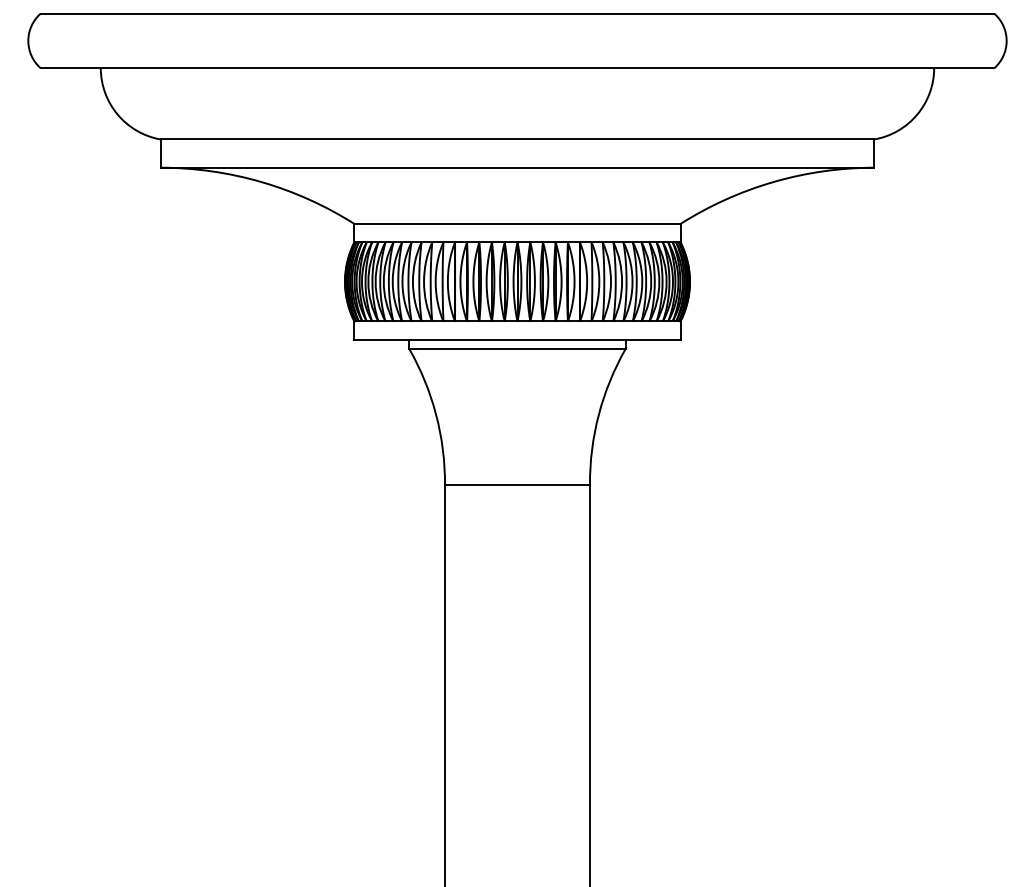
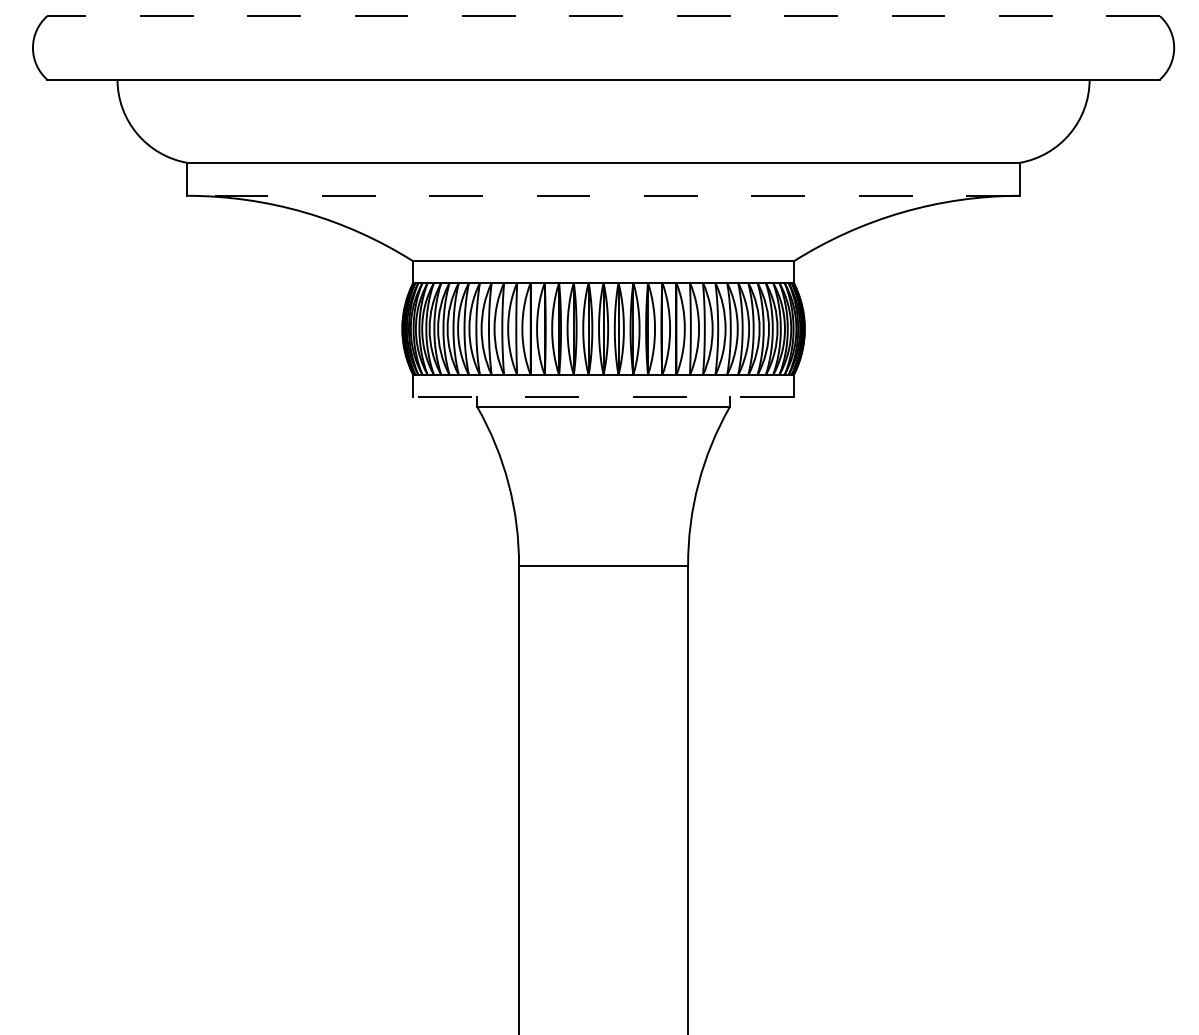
line: (517, 13) -> (603, 15), solid -> dashed
line: (517, 167) -> (603, 195), solid -> dashed
line: (516, 339) -> (602, 396), solid -> dashed

